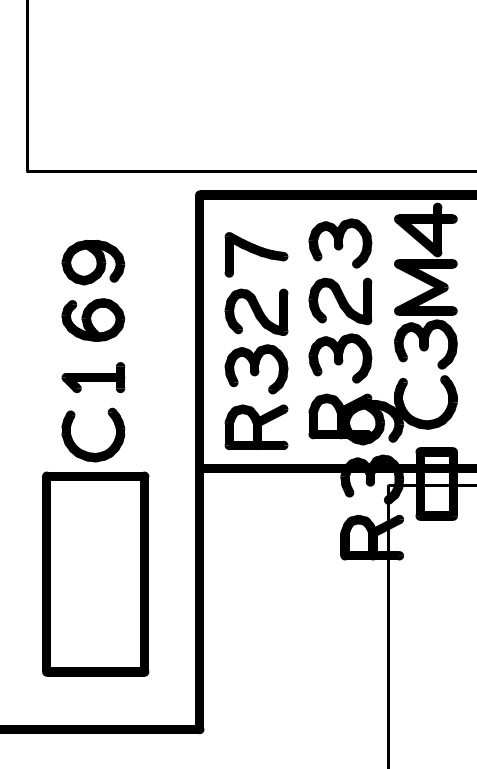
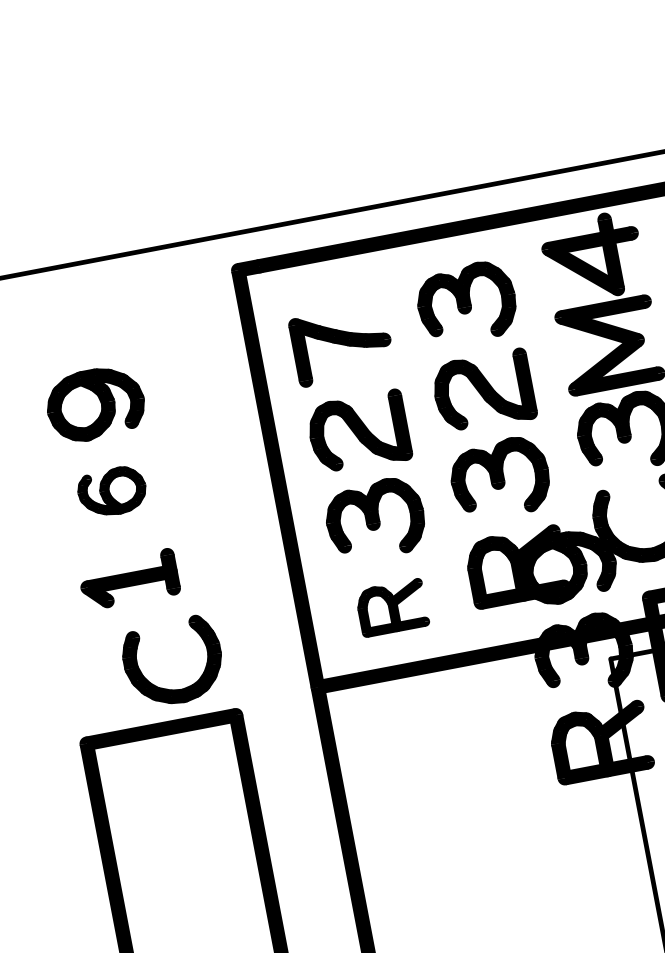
part: (93, 319) -> (112, 491), size x0.7
part: (256, 426) -> (392, 606), size x0.7
part: (85, 450) -> (165, 687), moved

